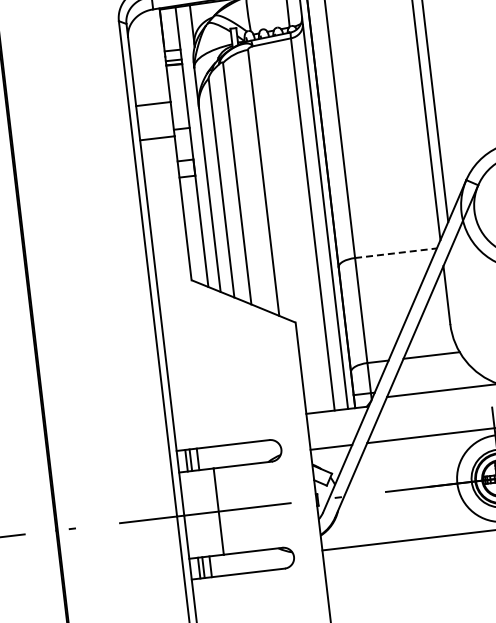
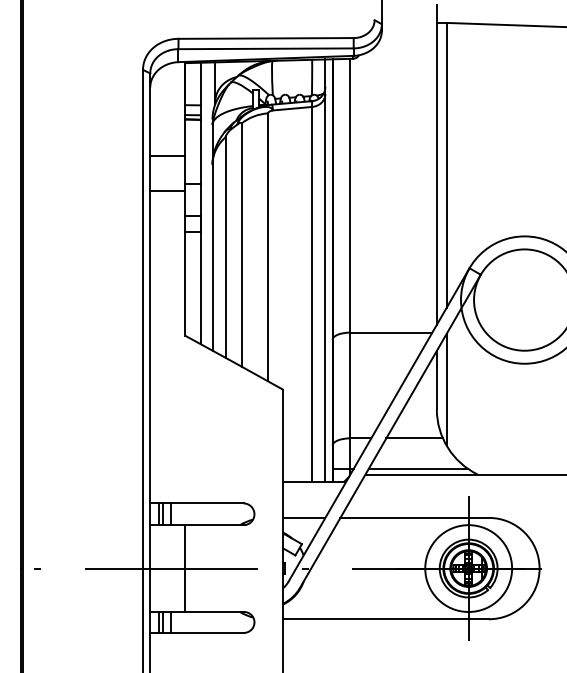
line: (396, 253) -> (391, 332), dashed -> solid
line: (457, 303) -> (446, 389), added
line: (437, 385) -> (417, 468), added

